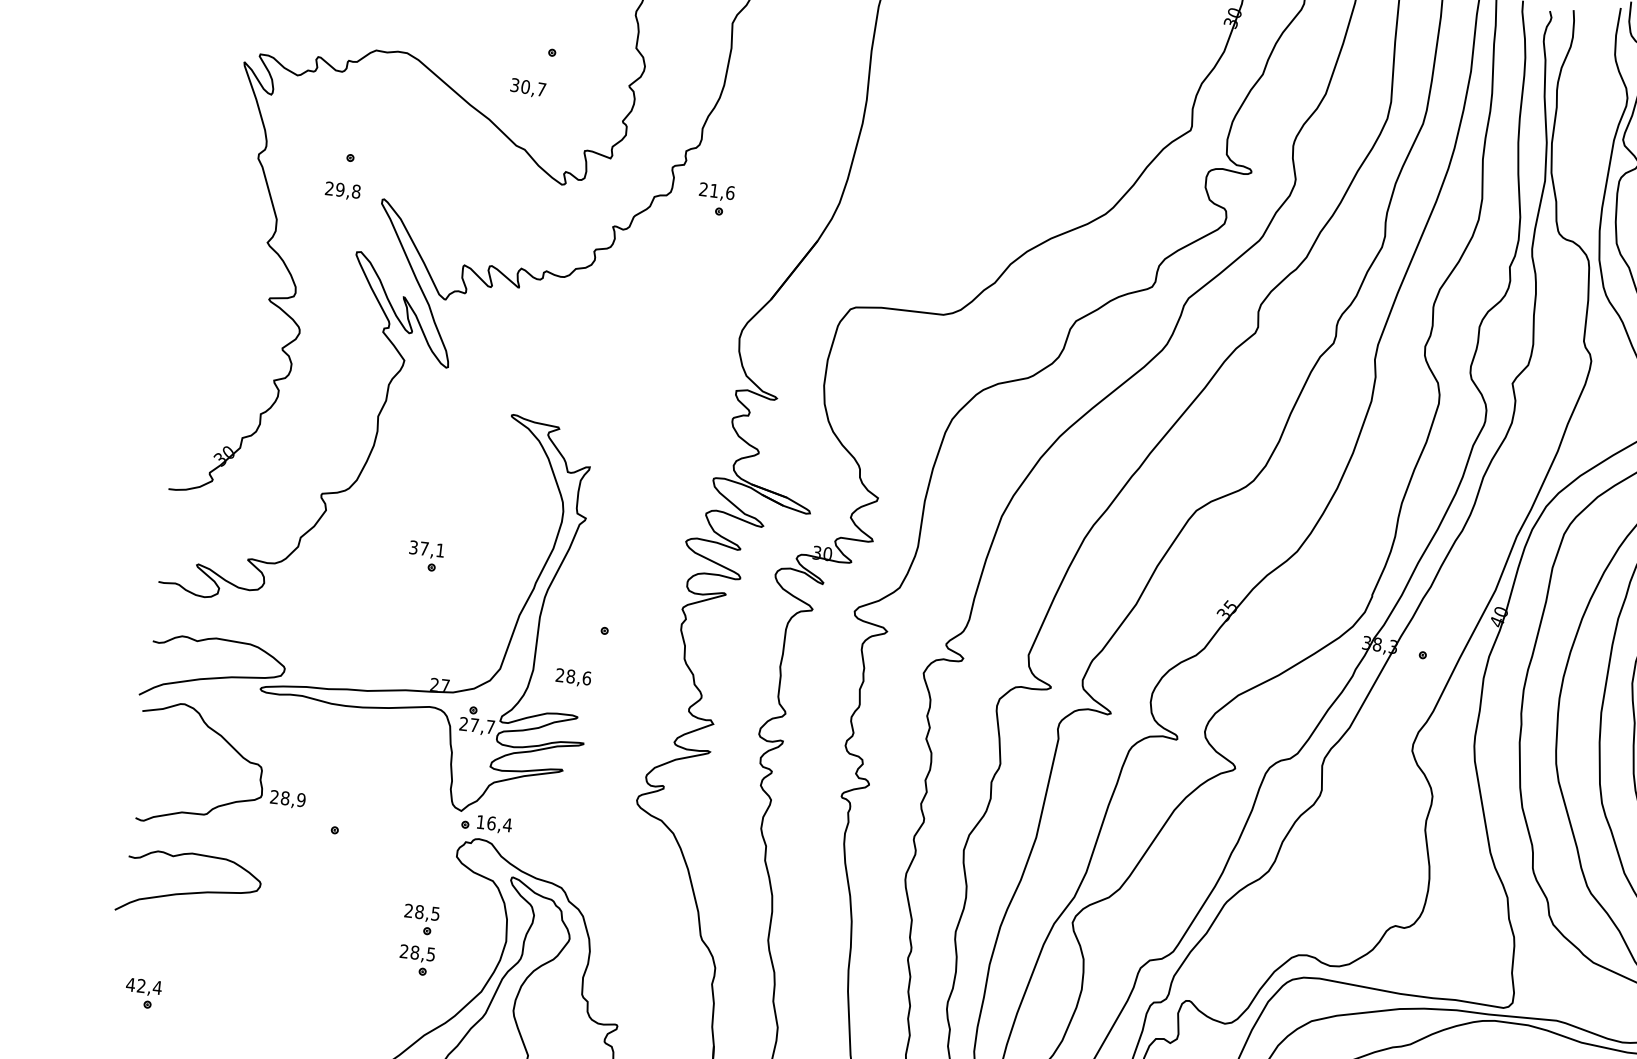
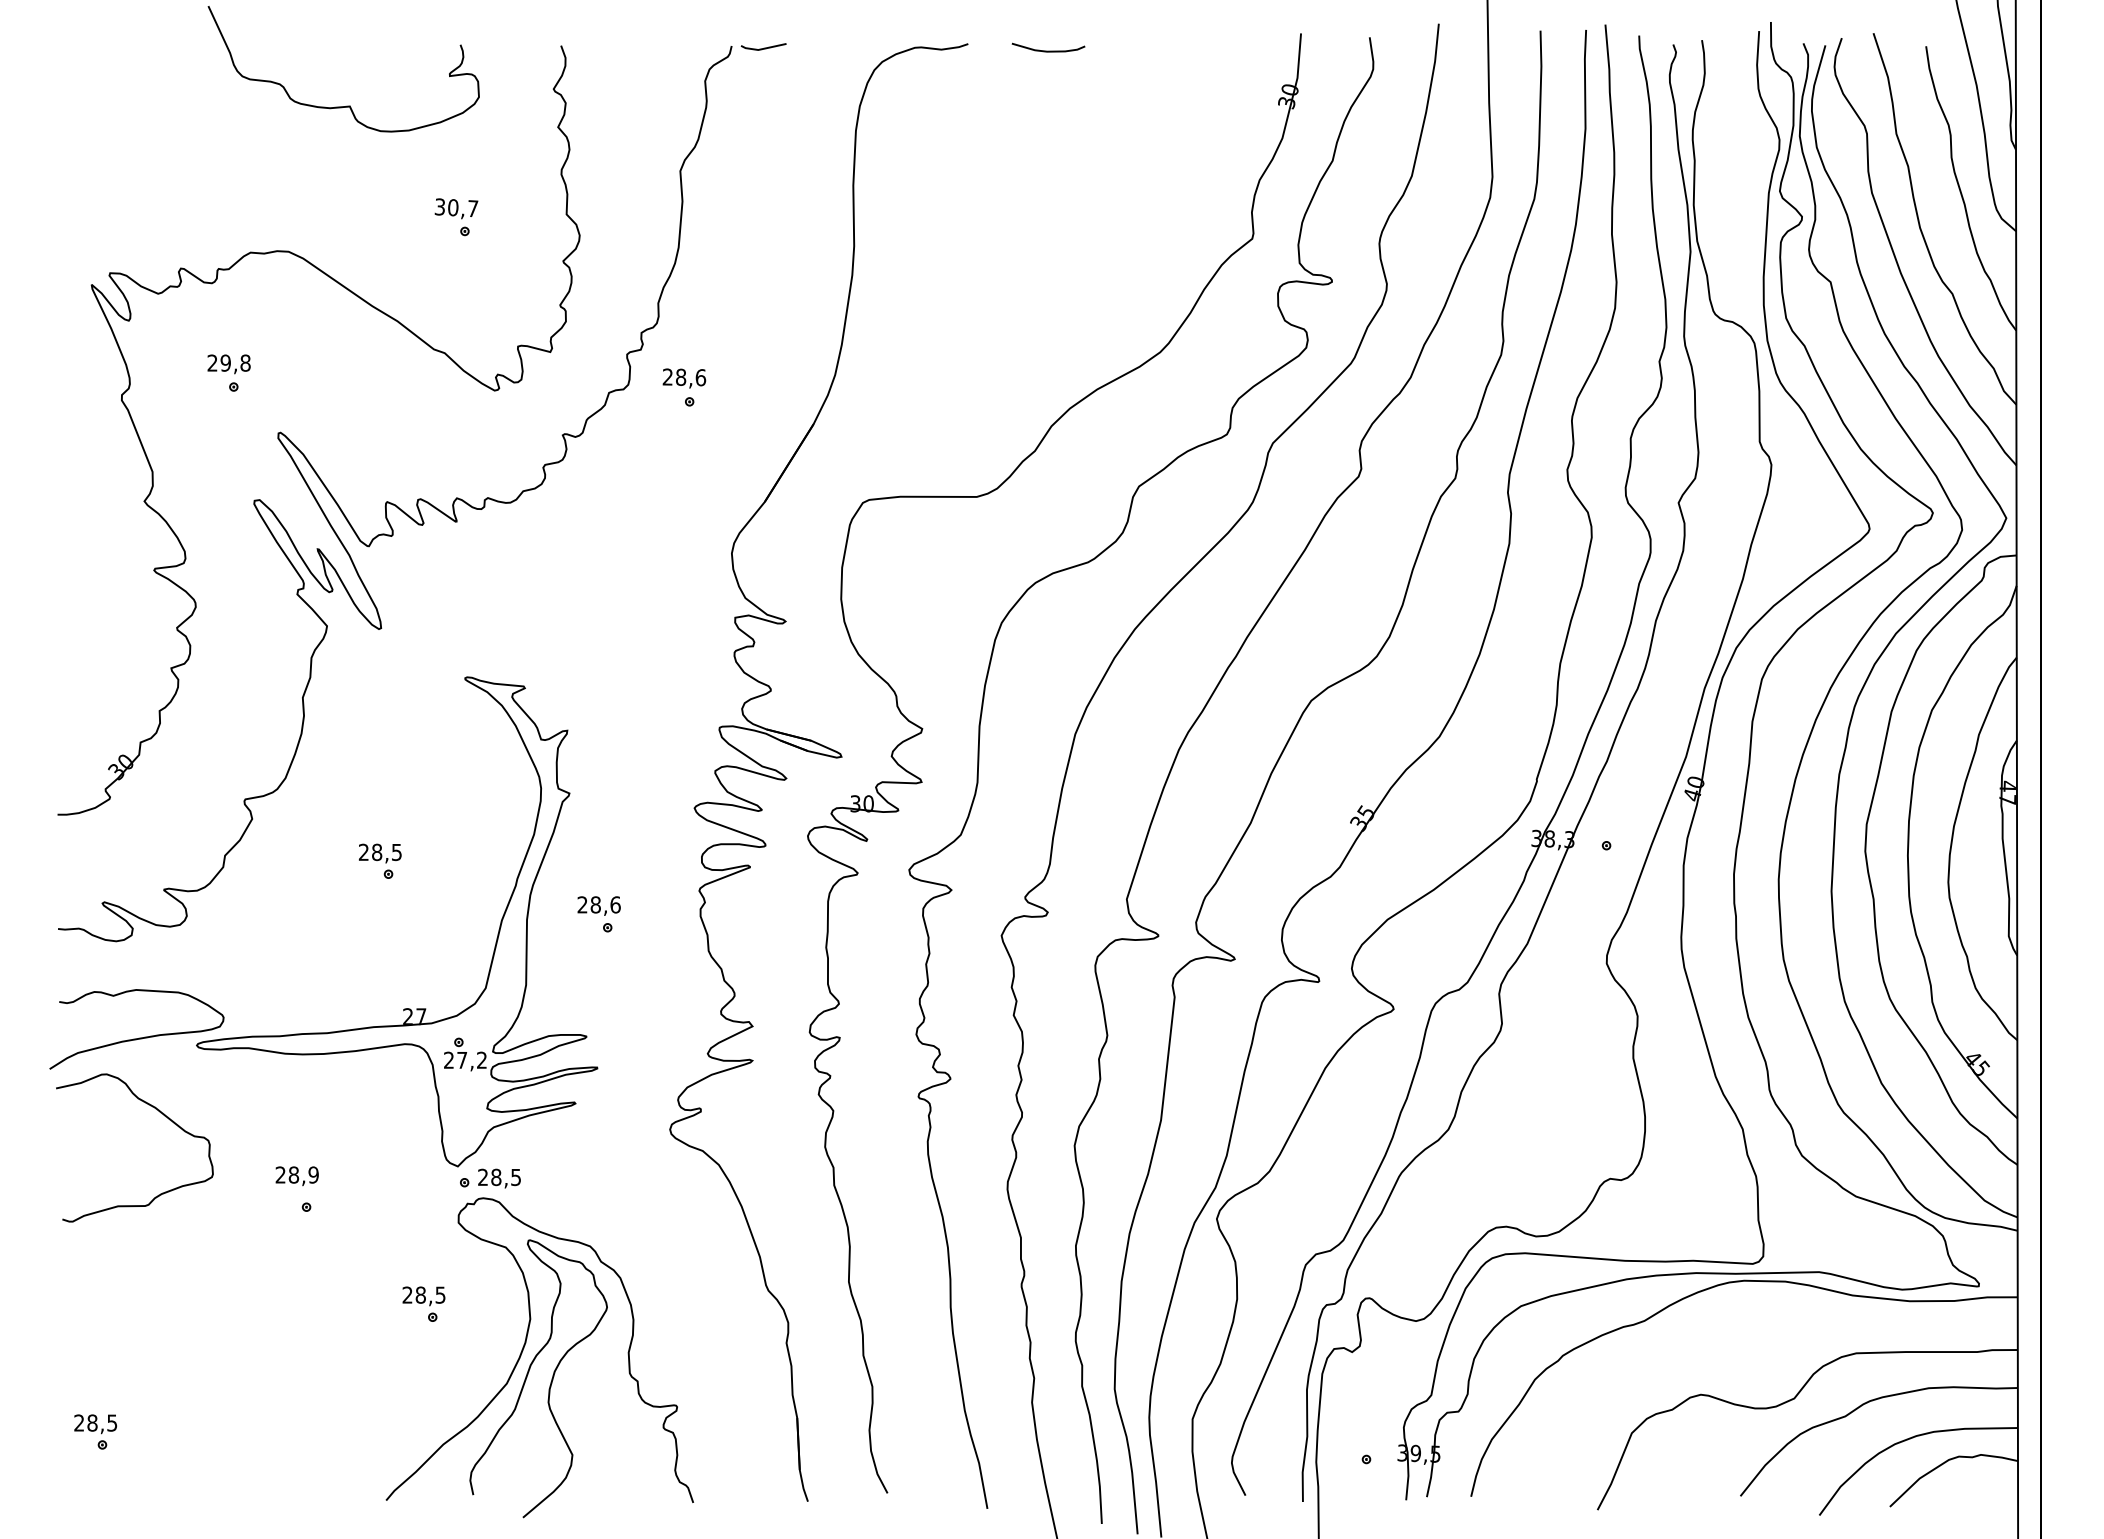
text: (528, 87) -> (456, 208), moved
text: (714, 190) -> (681, 376), 21,6 -> 28,6
text: (342, 191) -> (228, 364), moved
text: (427, 549) -> (380, 852), 37,1 -> 28,5
text: (573, 677) -> (598, 905), moved
text: (490, 726) -> (481, 1059), 27,7 -> 27,2
text: (287, 799) -> (296, 1176), moved
text: (494, 823) -> (499, 1177), 16,4 -> 28,5
curve: (190, 892) -> (139, 1302), removed
part: (416, 959) -> (423, 1353), removed
text: (143, 985) -> (95, 1422), 42,4 -> 28,5

